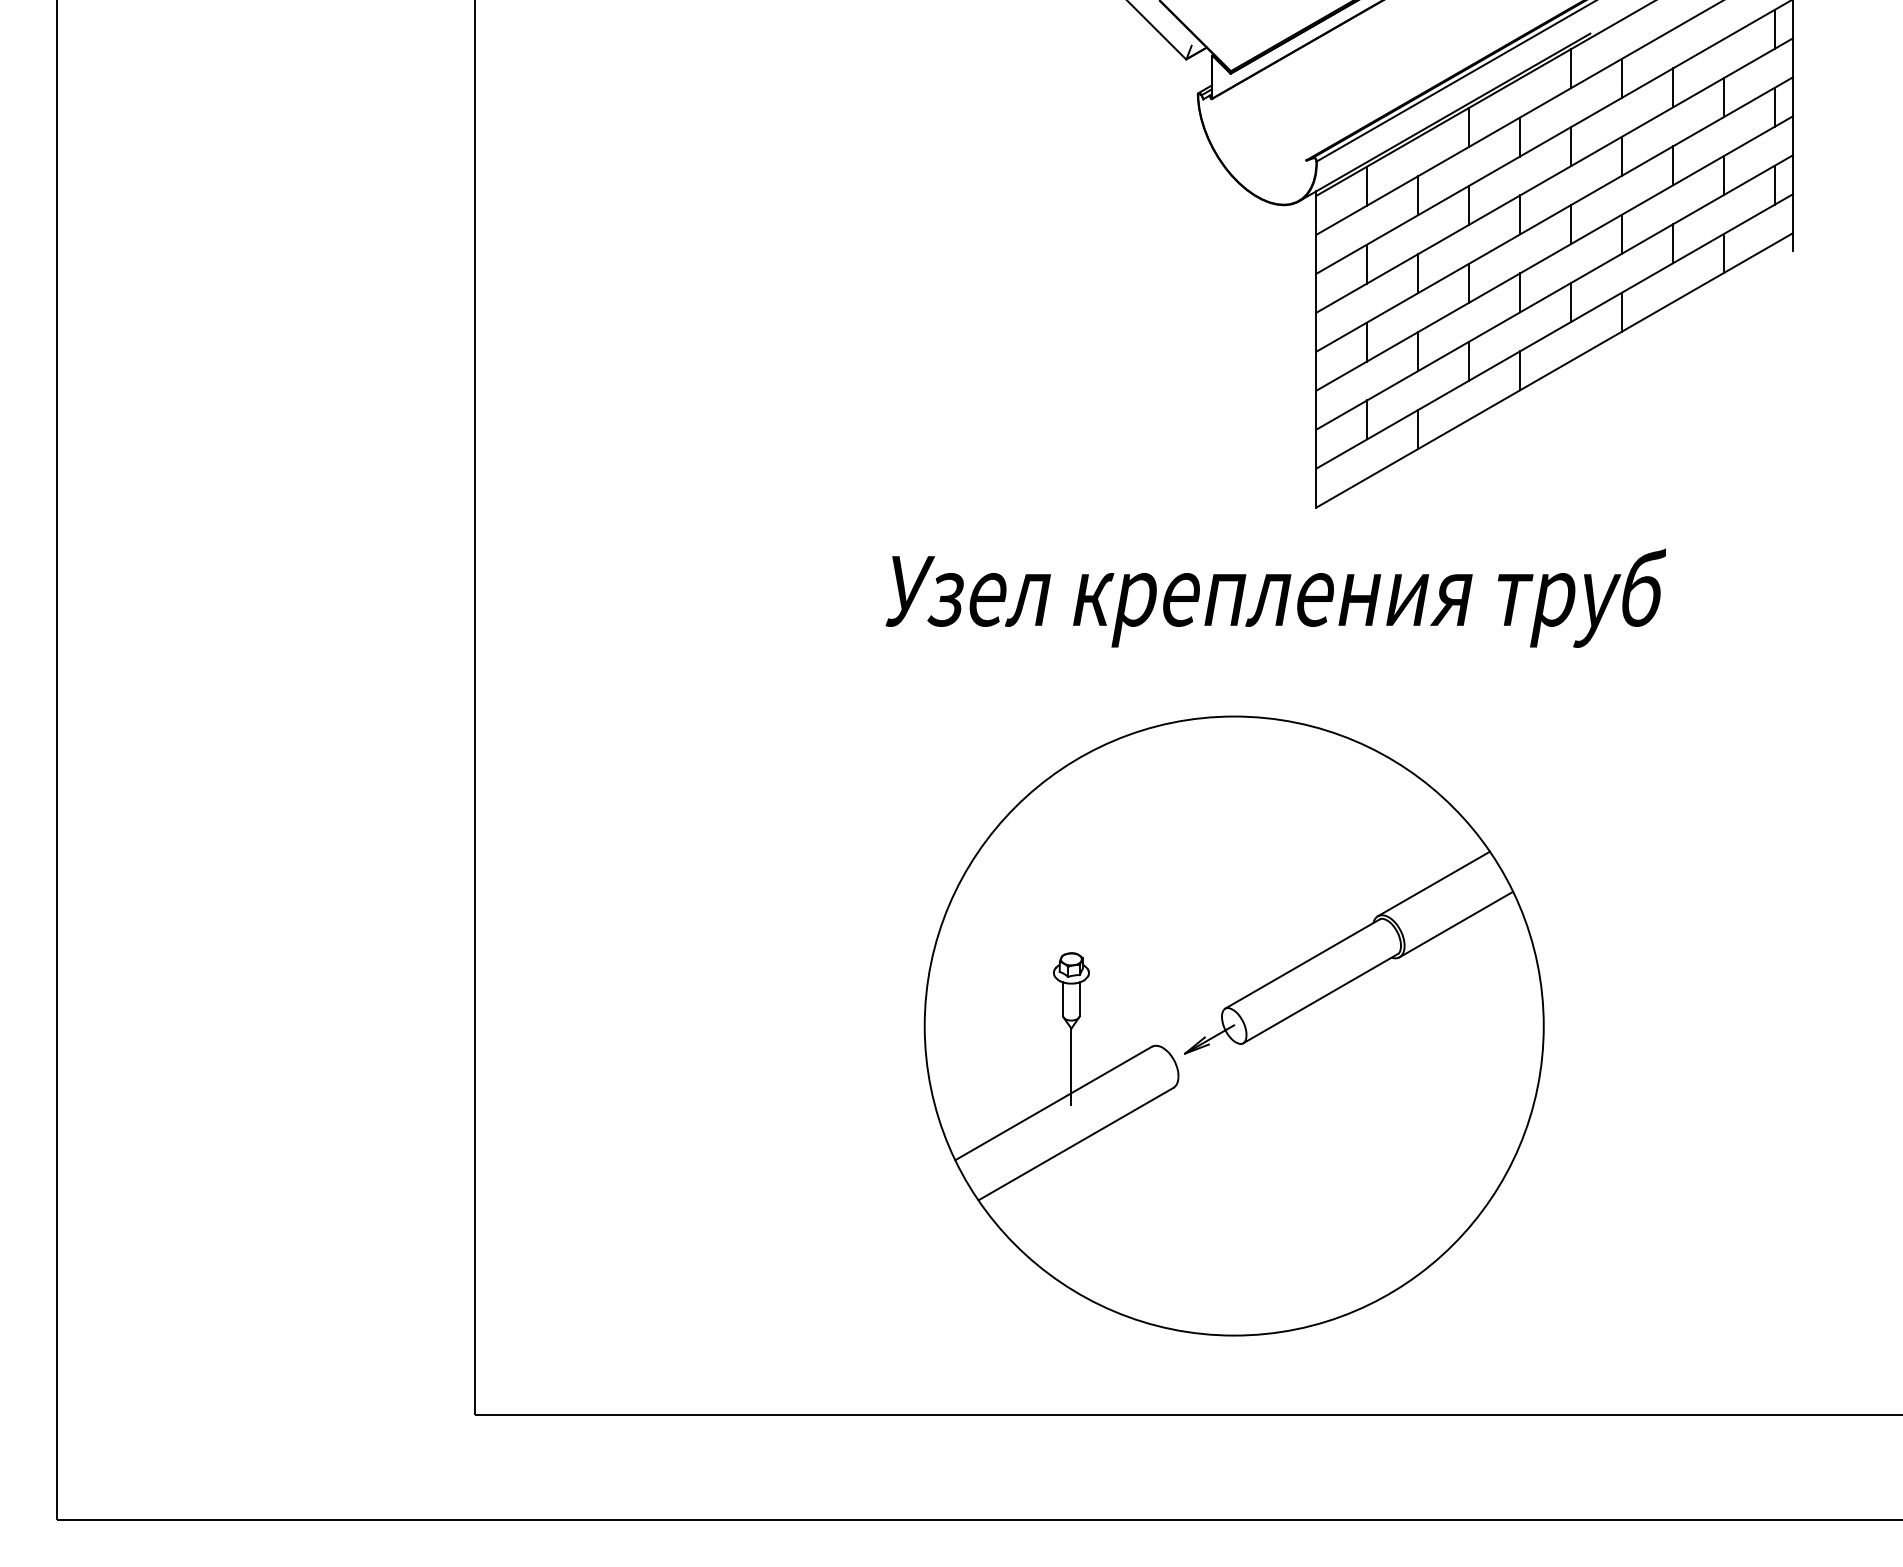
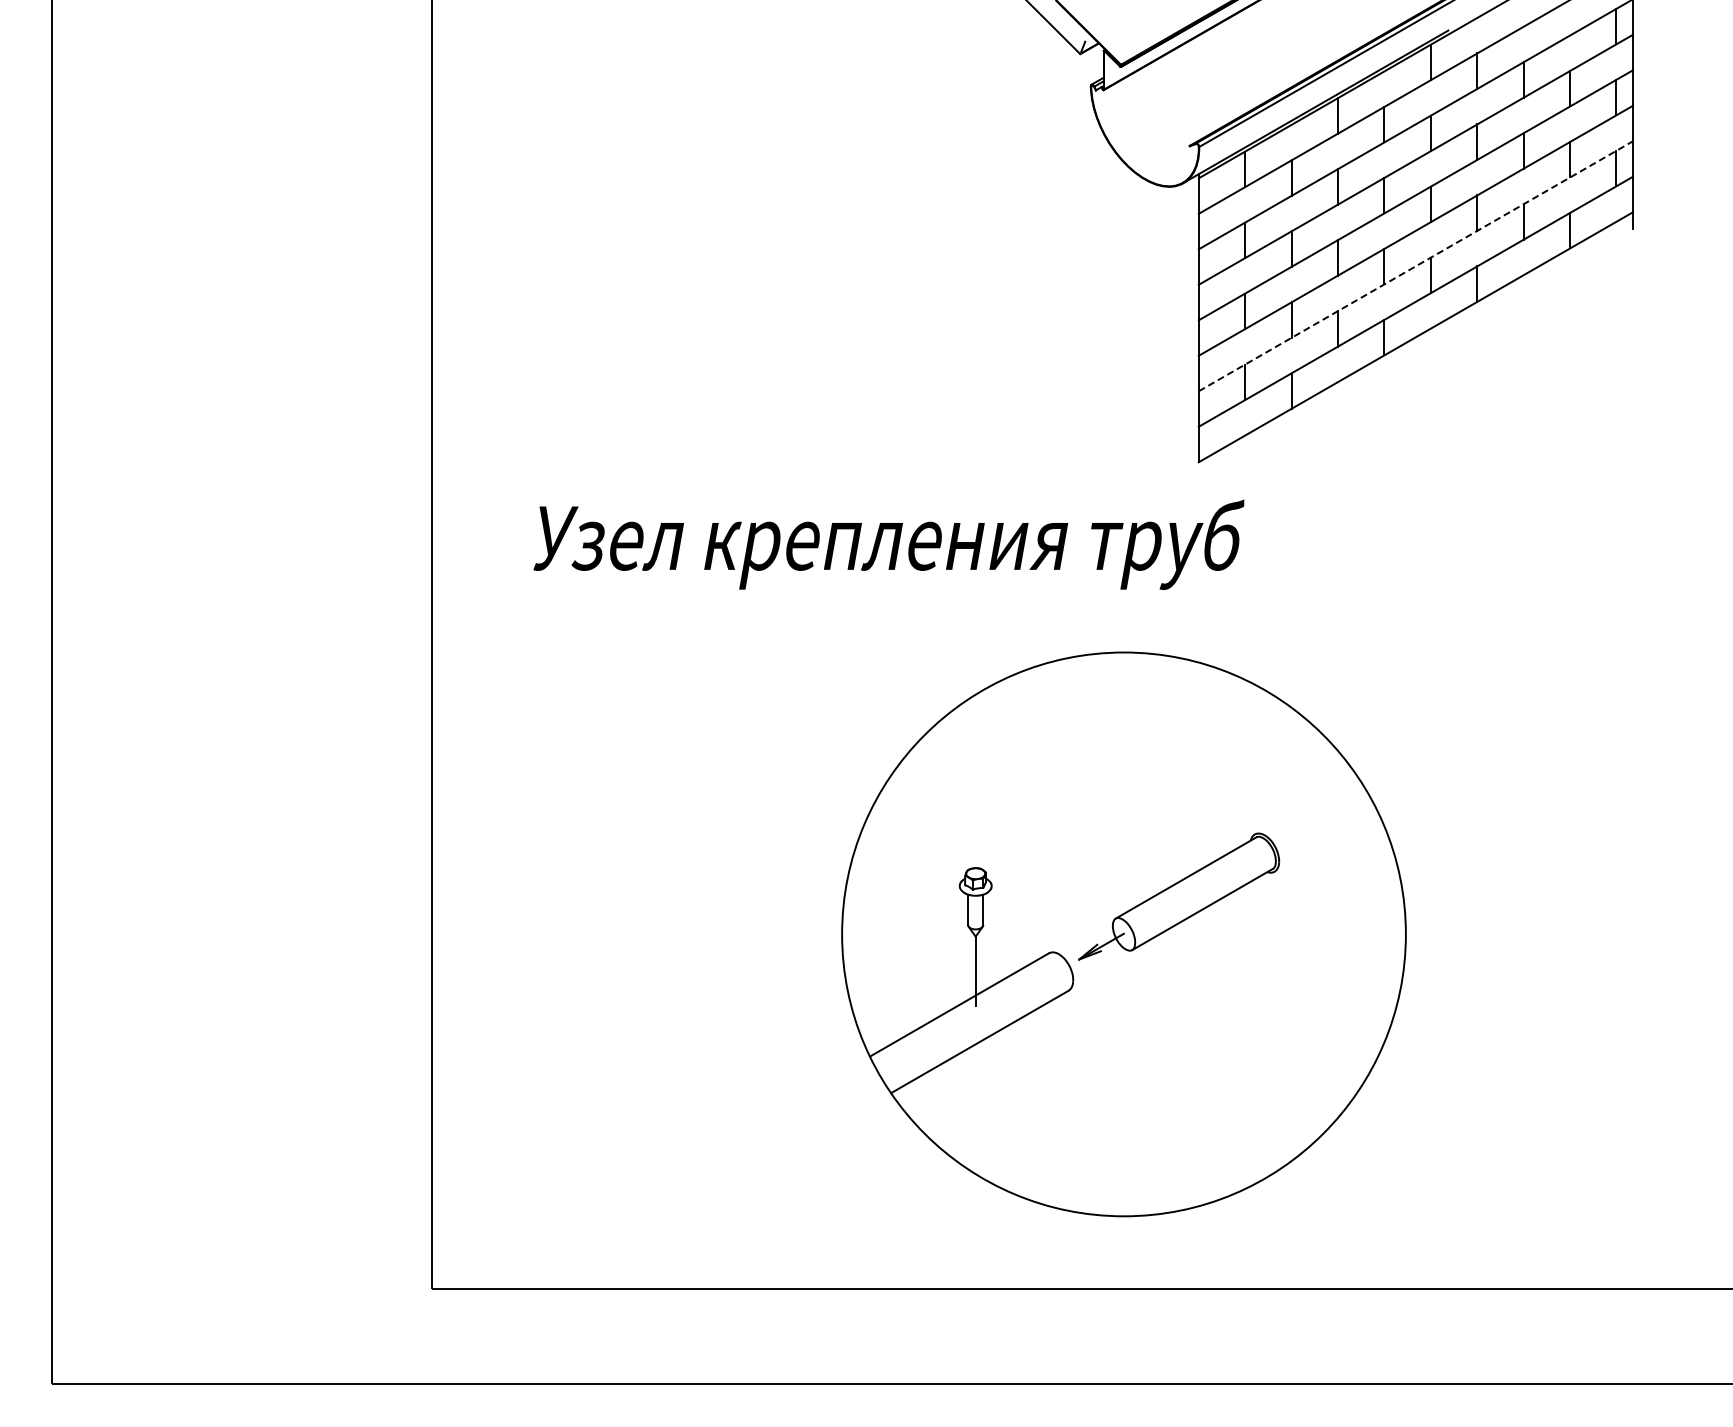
line: (1555, 292) -> (1416, 266), solid -> dashed
text: (1275, 597) -> (888, 544), moved
line: (1433, 883) -> (1305, 804), removed
line: (1456, 924) -> (1326, 841), removed

